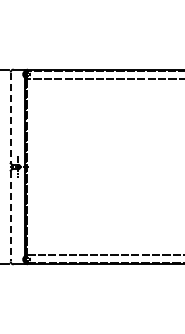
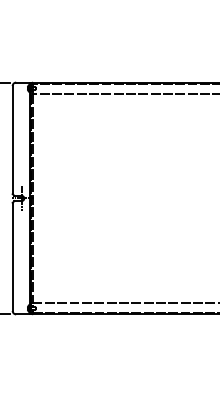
line: (10, 118) -> (12, 140), dashed -> solid
line: (10, 216) -> (12, 257), dashed -> solid

